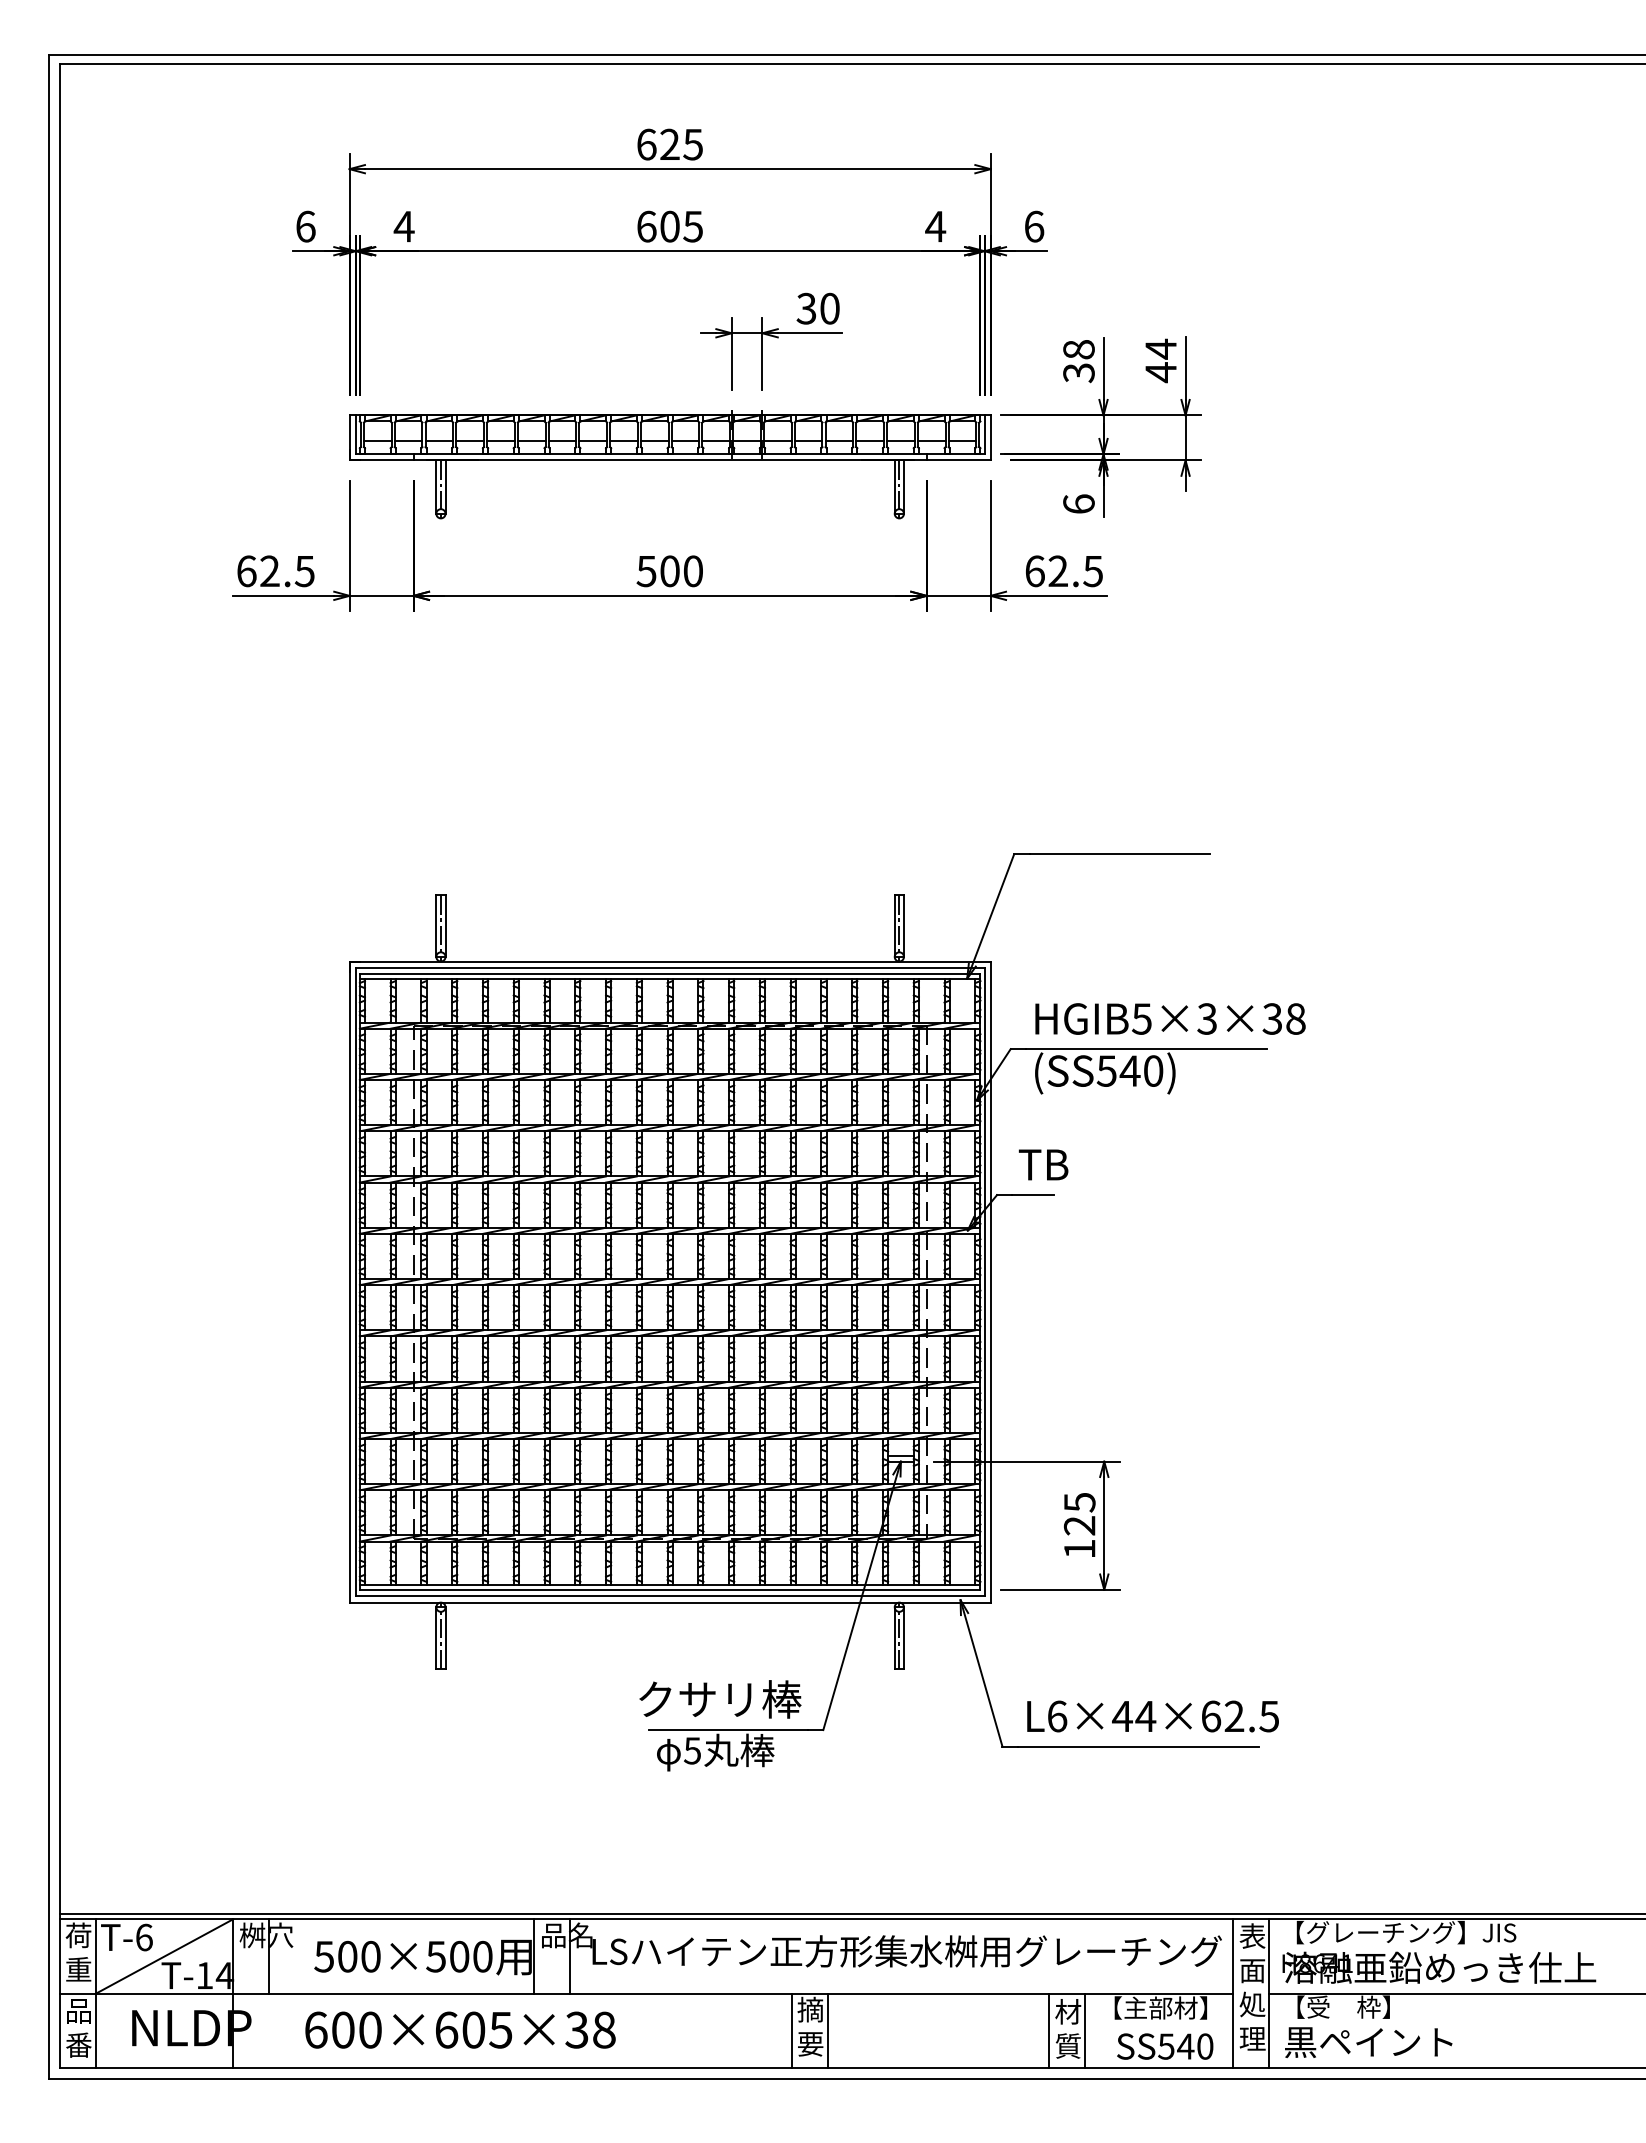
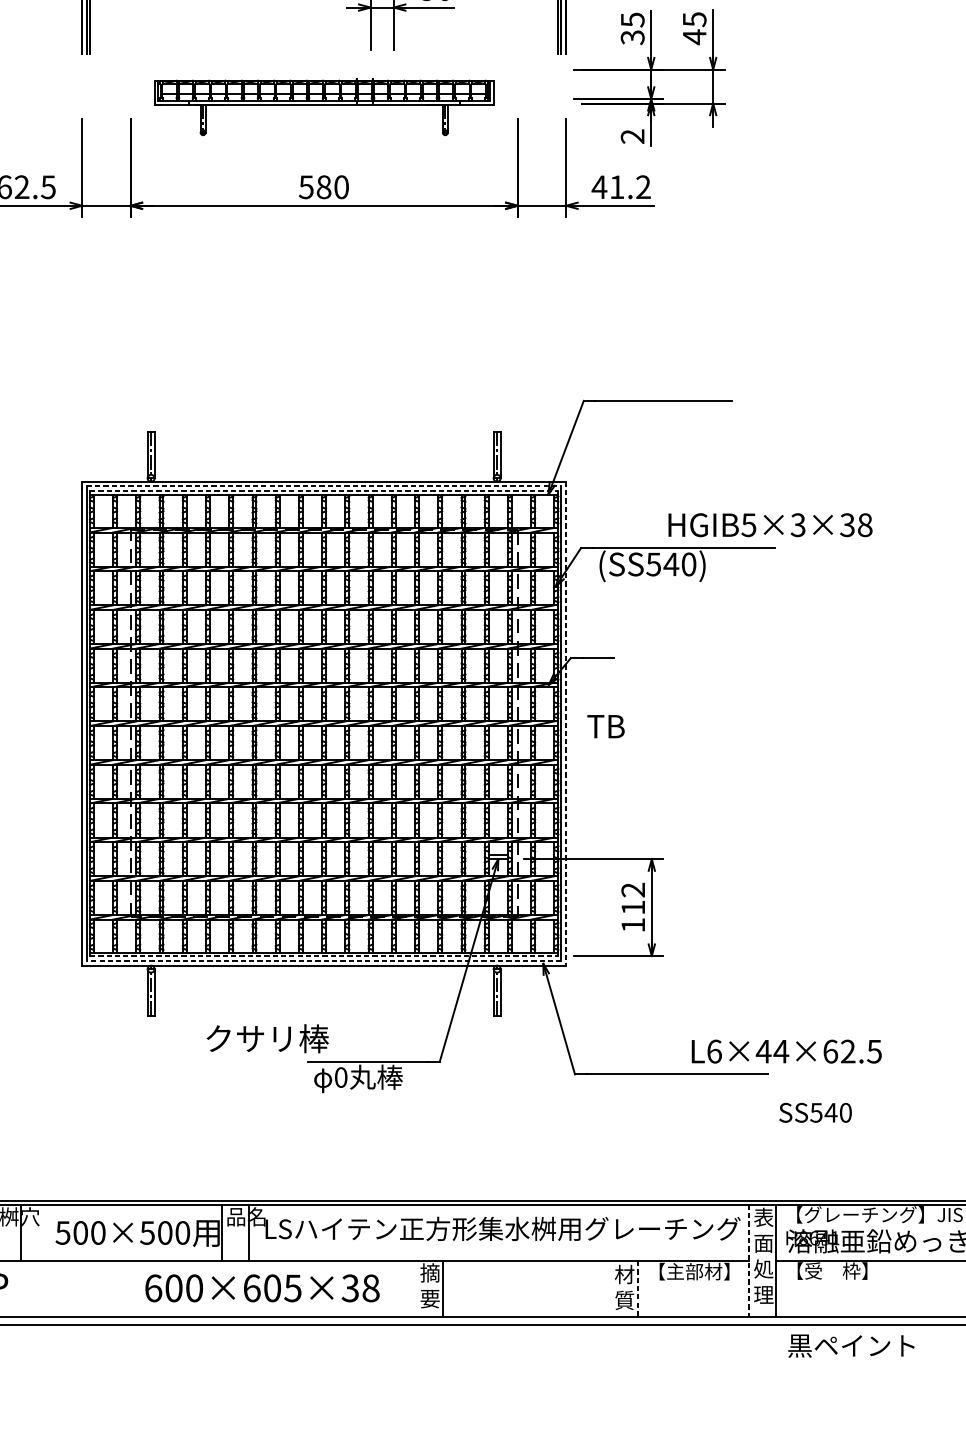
text: (1160, 348) -> (694, 19), 44 -> 45
text: (1078, 349) -> (632, 19), 38 -> 35
part: (670, 464) -> (324, 106), size x0.7
text: (1078, 503) -> (632, 136), 6 -> 2
text: (669, 571) -> (323, 187), 500 -> 580
text: (1063, 571) -> (621, 187), 62.5 -> 41.2
line: (670, 967) -> (324, 486), solid -> dashed
line: (670, 974) -> (324, 491), solid -> dashed
text: (1170, 1018) -> (770, 524), moved
text: (1043, 1164) -> (605, 726), moved
line: (990, 1282) -> (565, 724), solid -> dashed
text: (1079, 1513) -> (633, 898), 125 -> 112
line: (670, 1589) -> (324, 955), solid -> dashed
line: (669, 1596) -> (323, 961), solid -> dashed
text: (720, 1699) -> (267, 1038), moved
text: (1152, 1716) -> (786, 1051), moved
text: (692, 1750) -> (341, 1077), 5 -> 0
line: (1232, 1993) -> (748, 1260), solid -> dashed
text: (460, 2029) -> (262, 1287), moved
line: (791, 2030) -> (415, 1288), removed
line: (1049, 2030) -> (610, 1288), removed
line: (1085, 2031) -> (637, 1289), solid -> dashed
text: (1368, 2042) -> (851, 1346), moved
text: (1165, 2046) -> (815, 1112), moved

